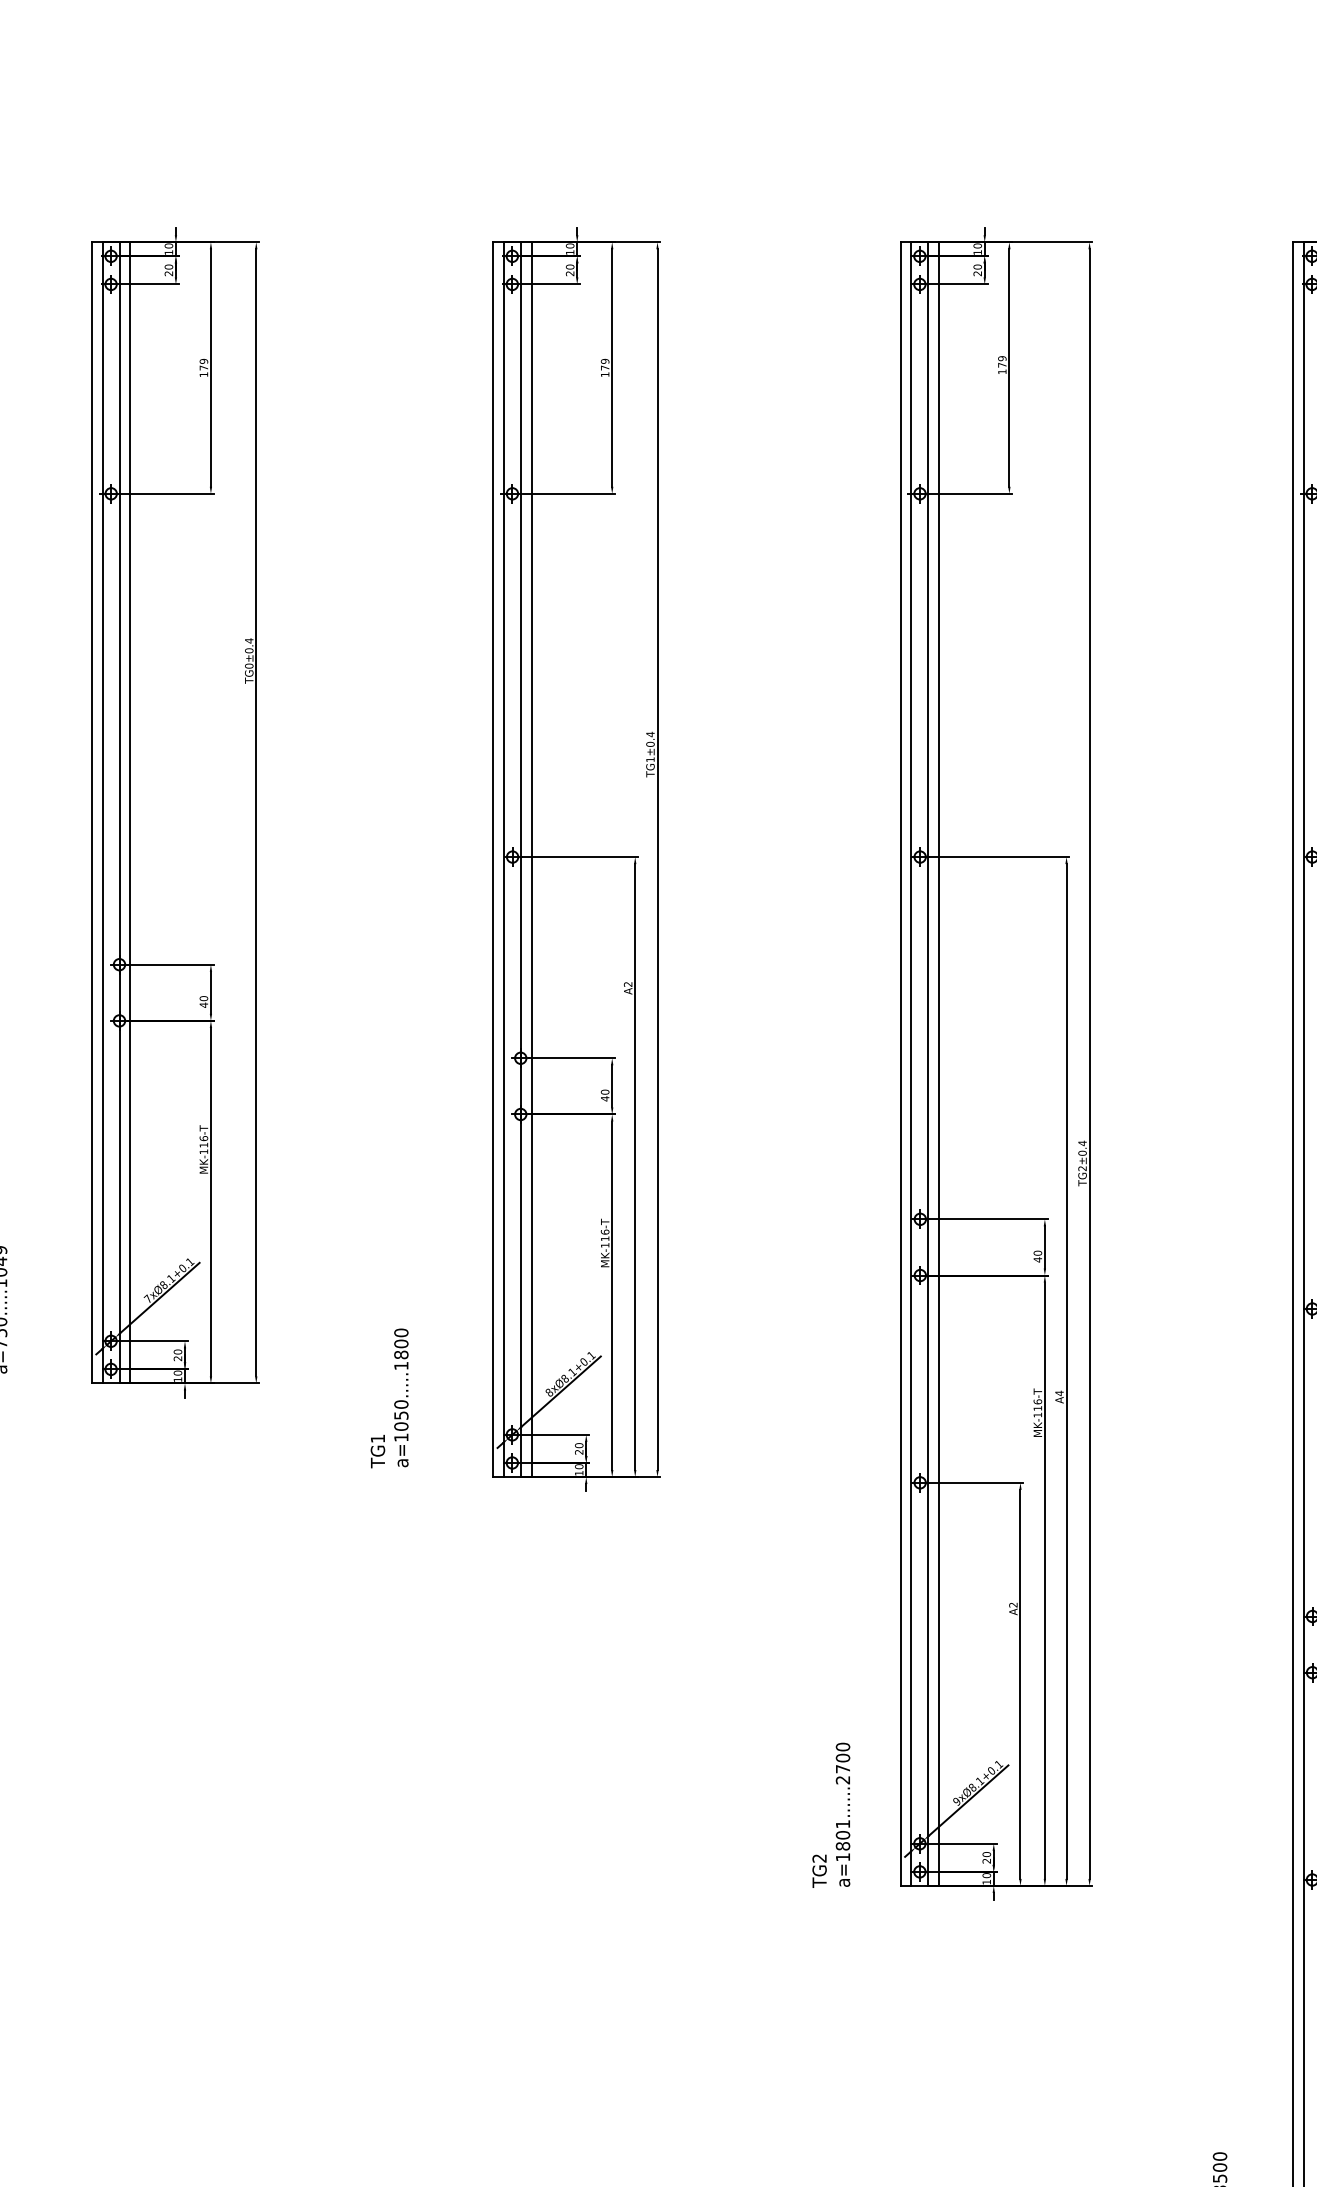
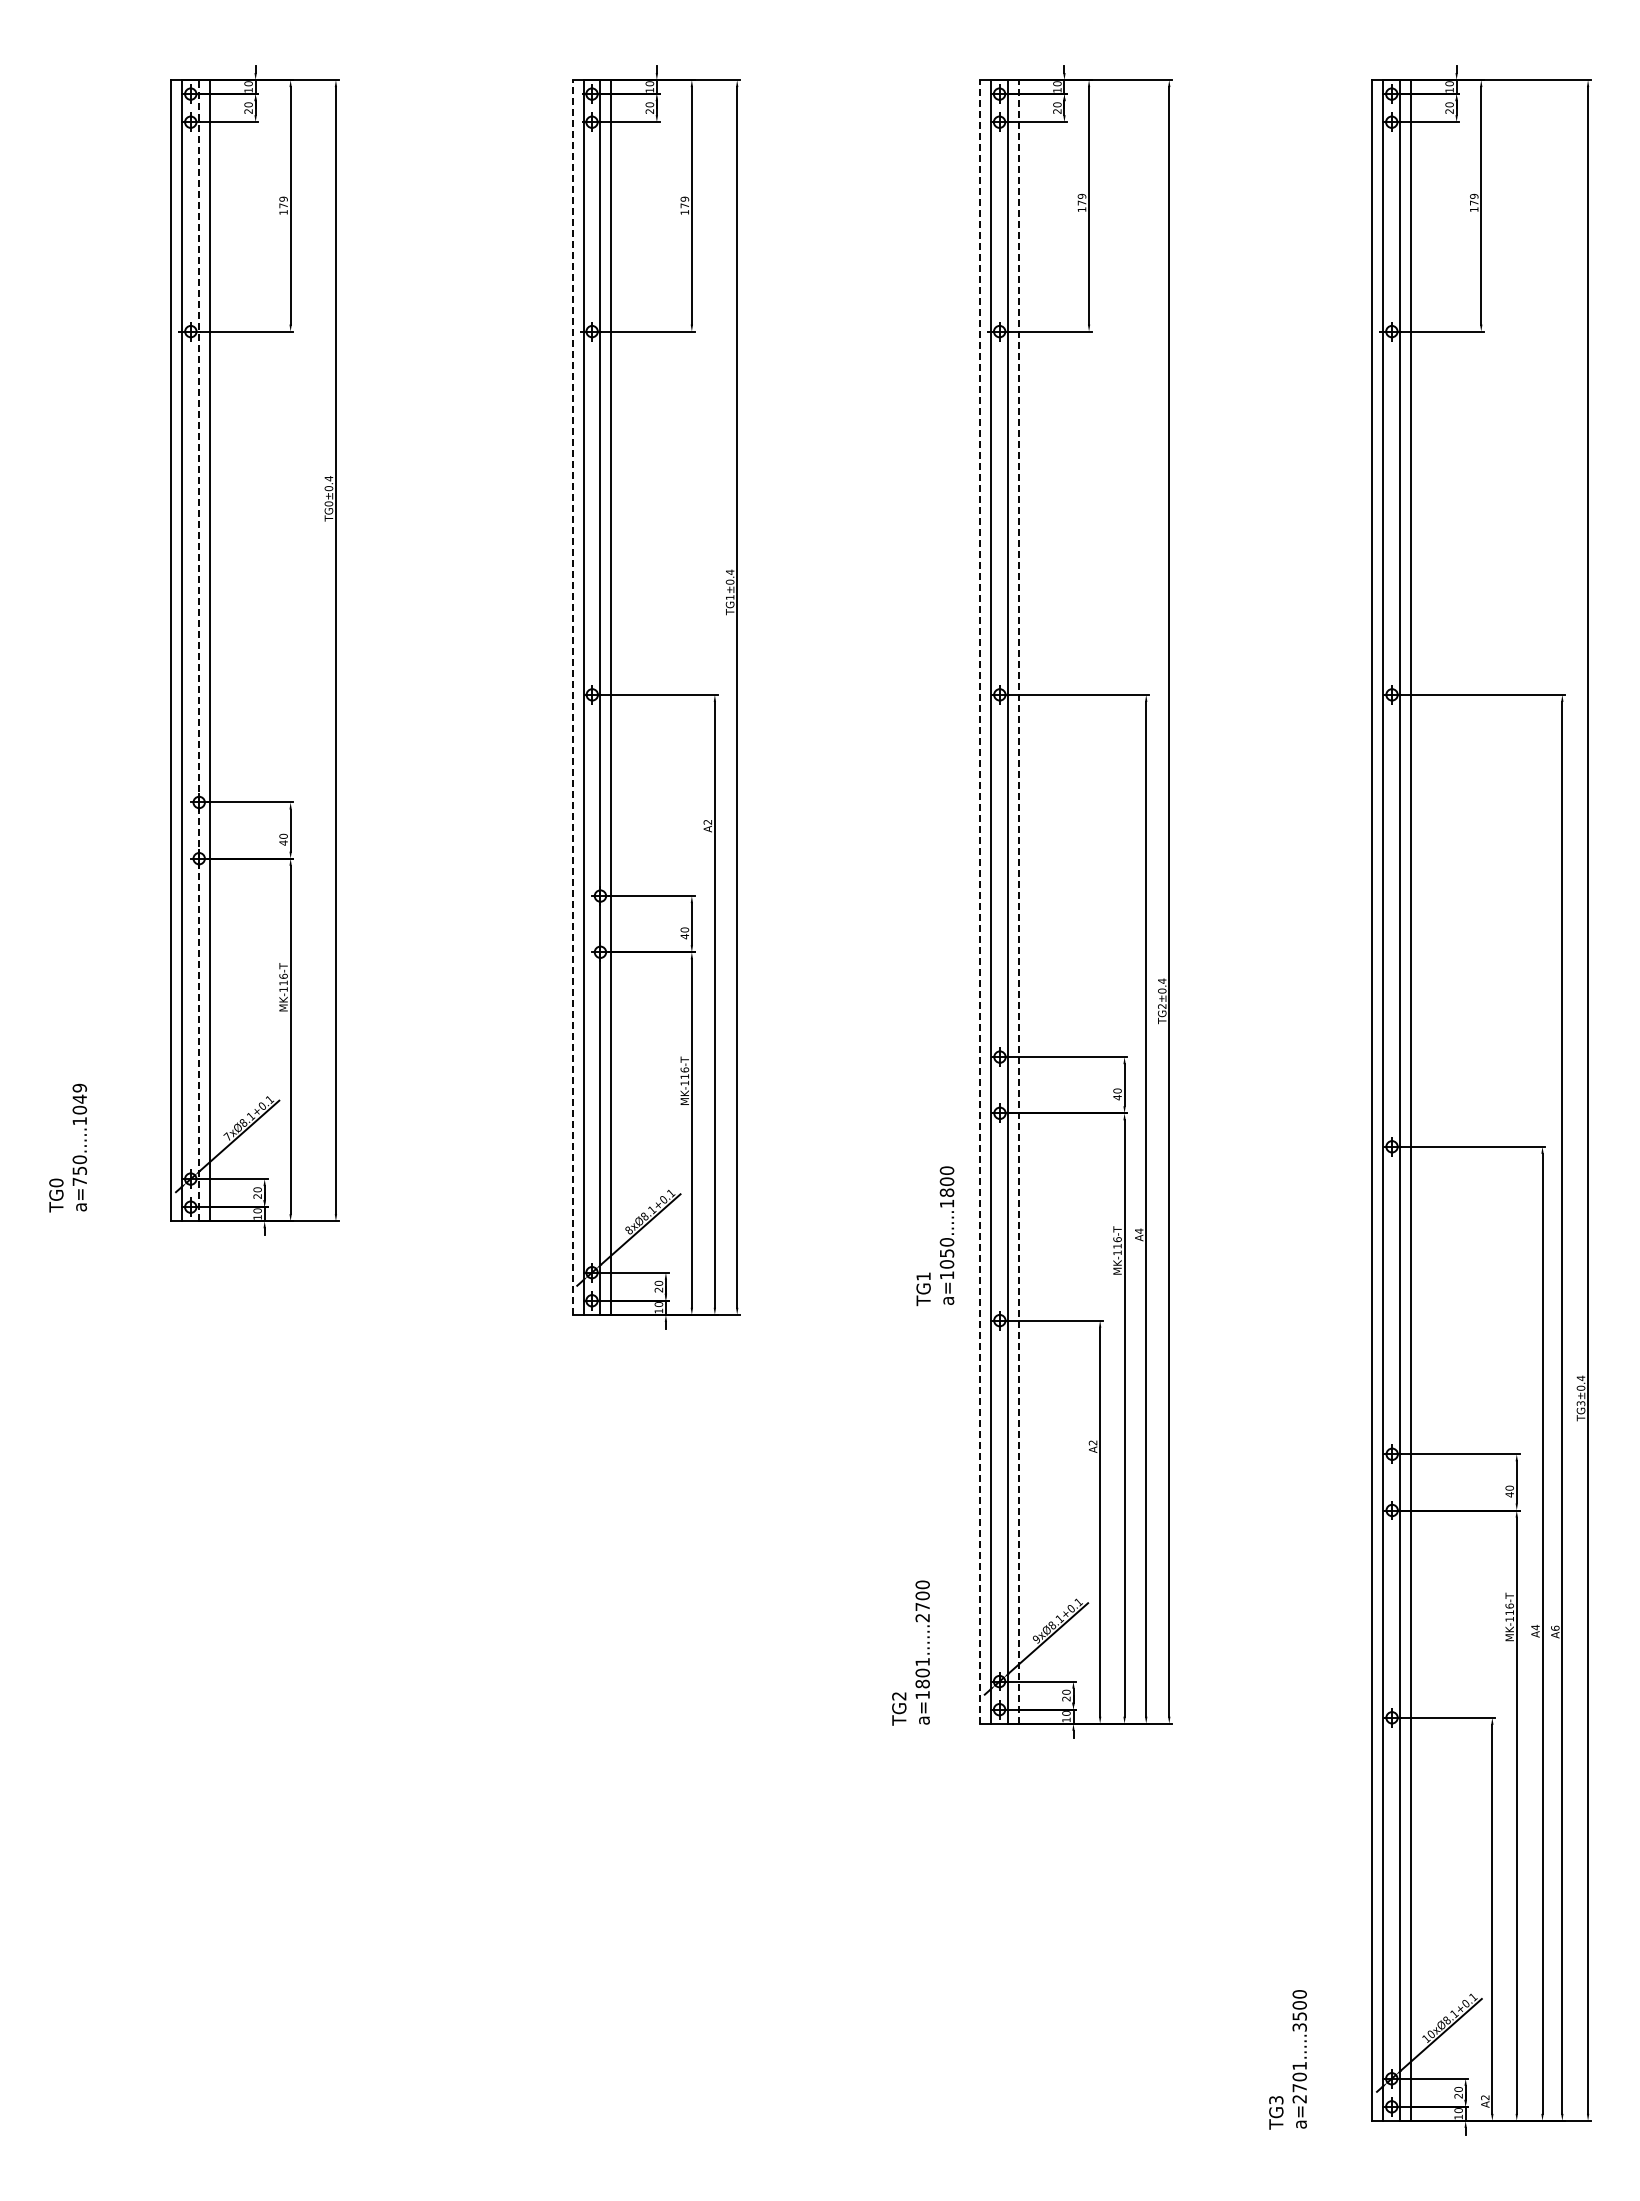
line: (119, 812) -> (199, 650), solid -> dashed
line: (492, 858) -> (572, 696), solid -> dashed
line: (900, 1063) -> (980, 901), solid -> dashed
line: (938, 1063) -> (1018, 901), solid -> dashed
text: (389, 1398) -> (935, 1236), moved

